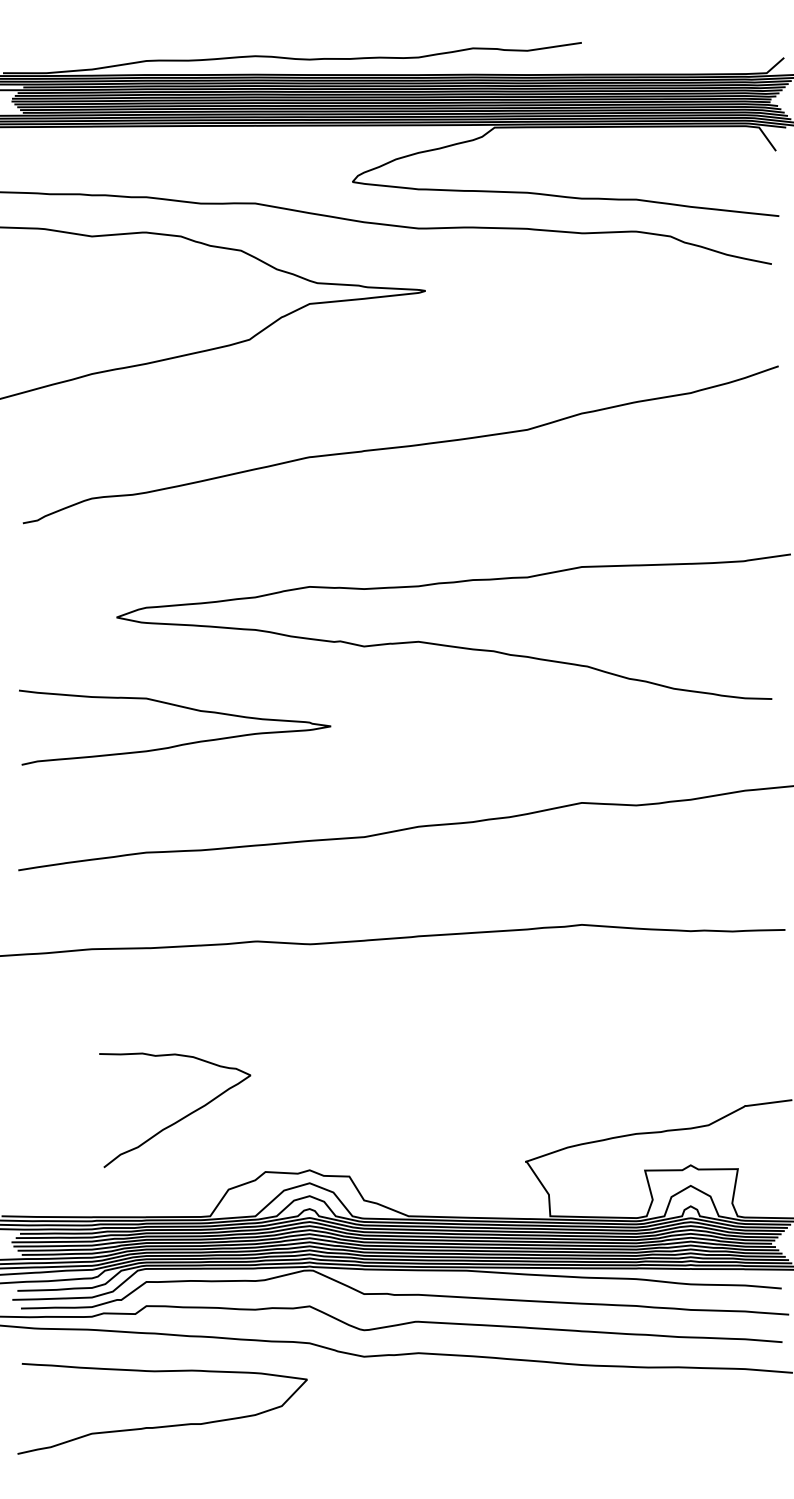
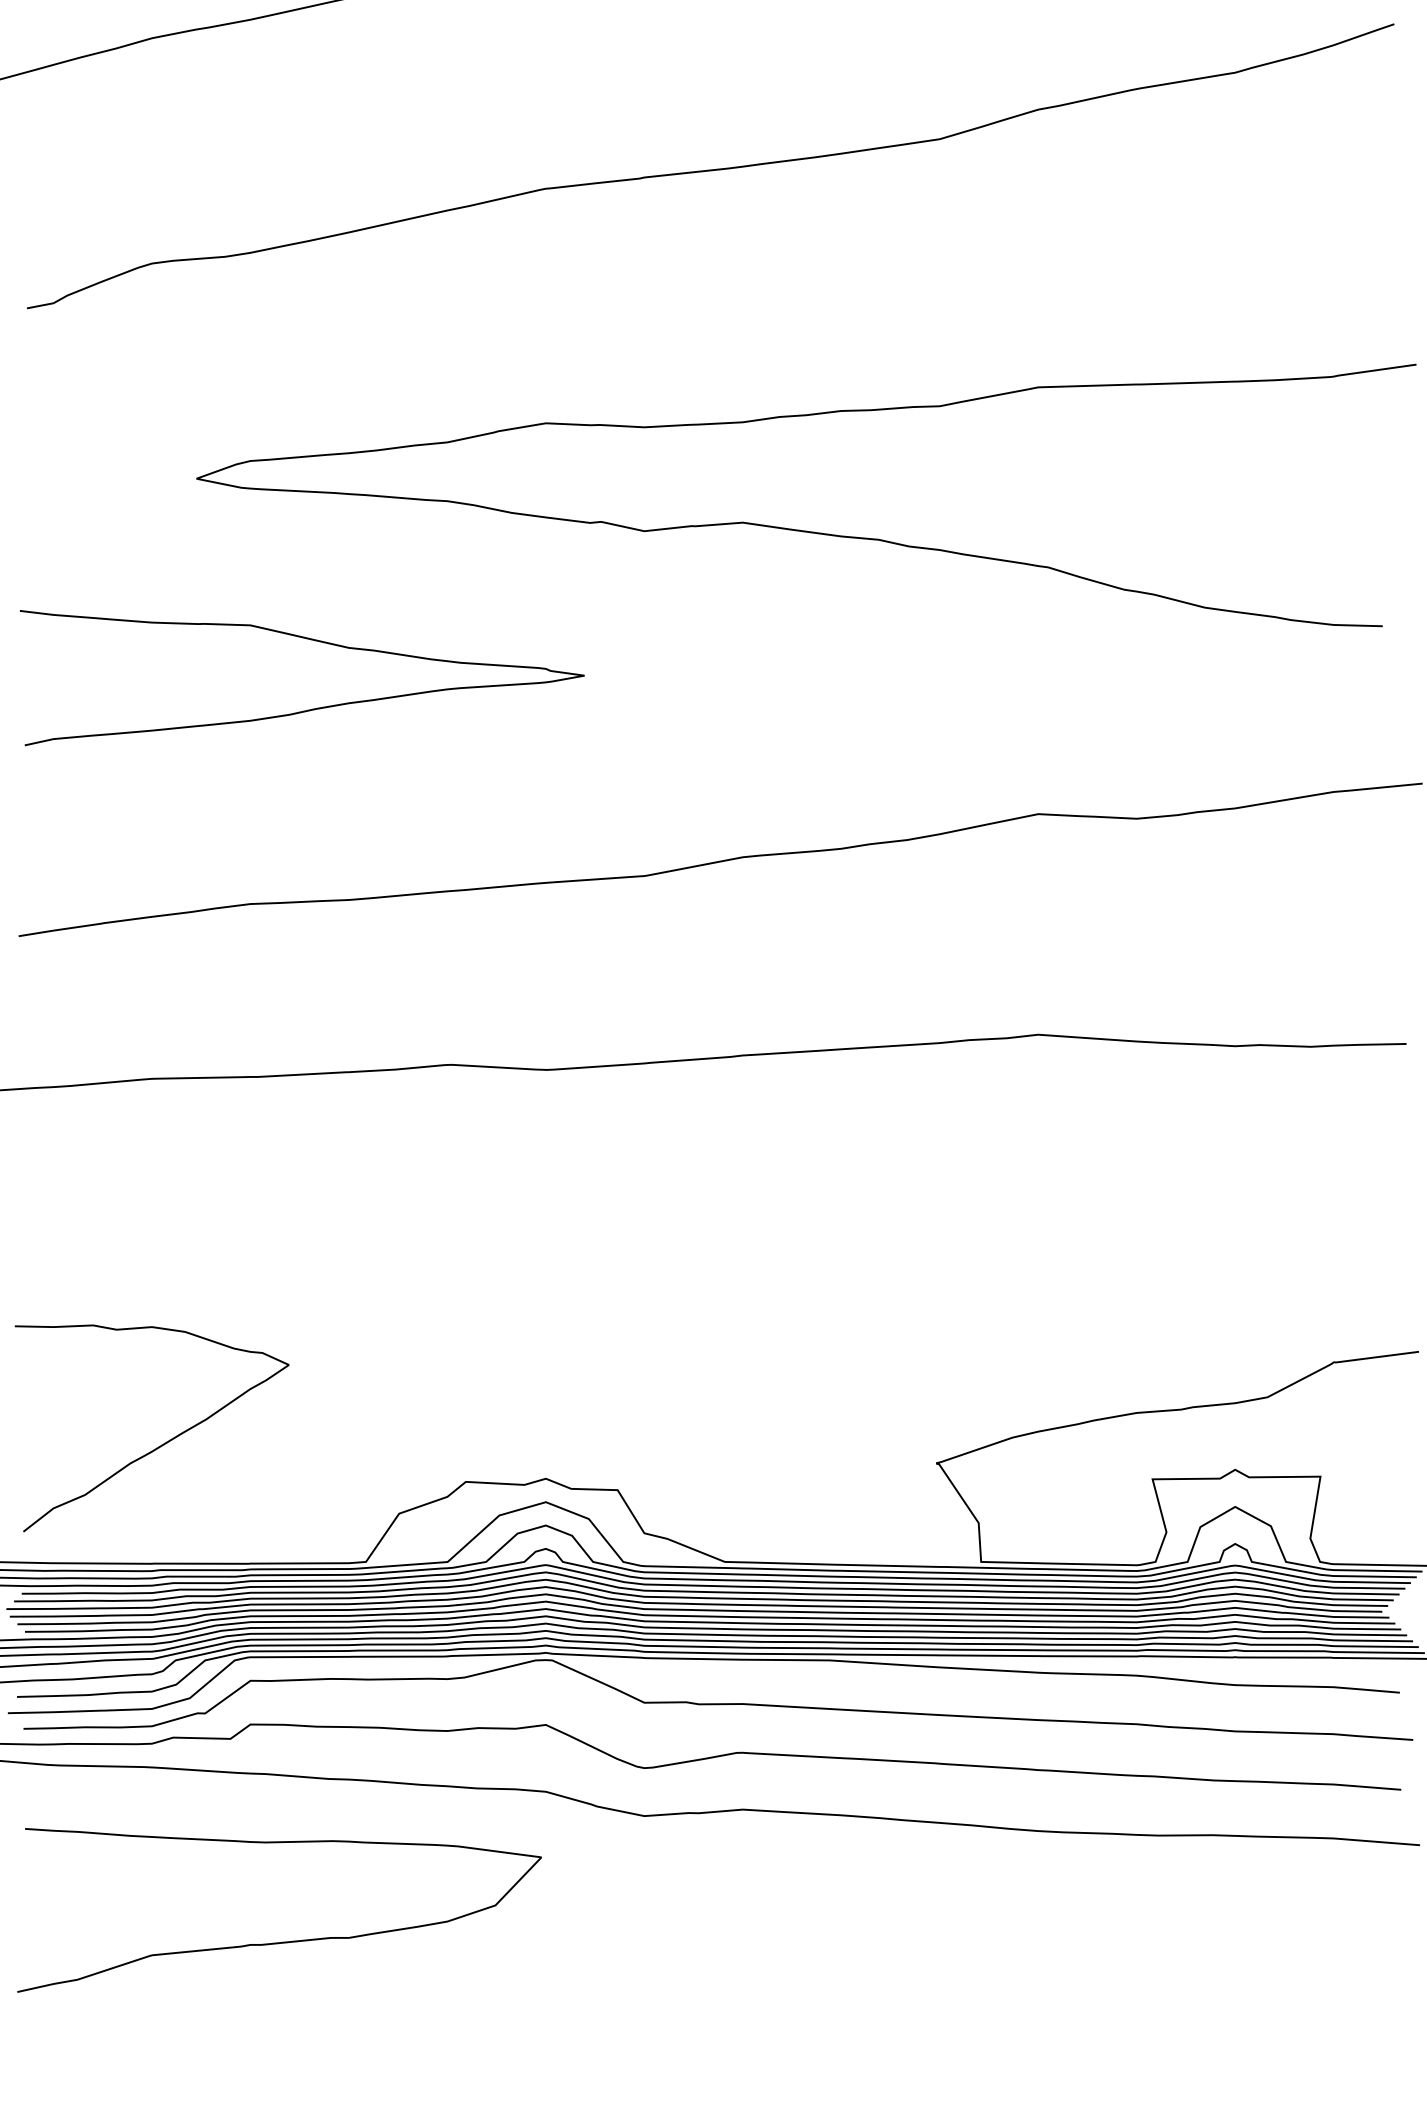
curve: (180, 1118) -> (161, 1442), moved

